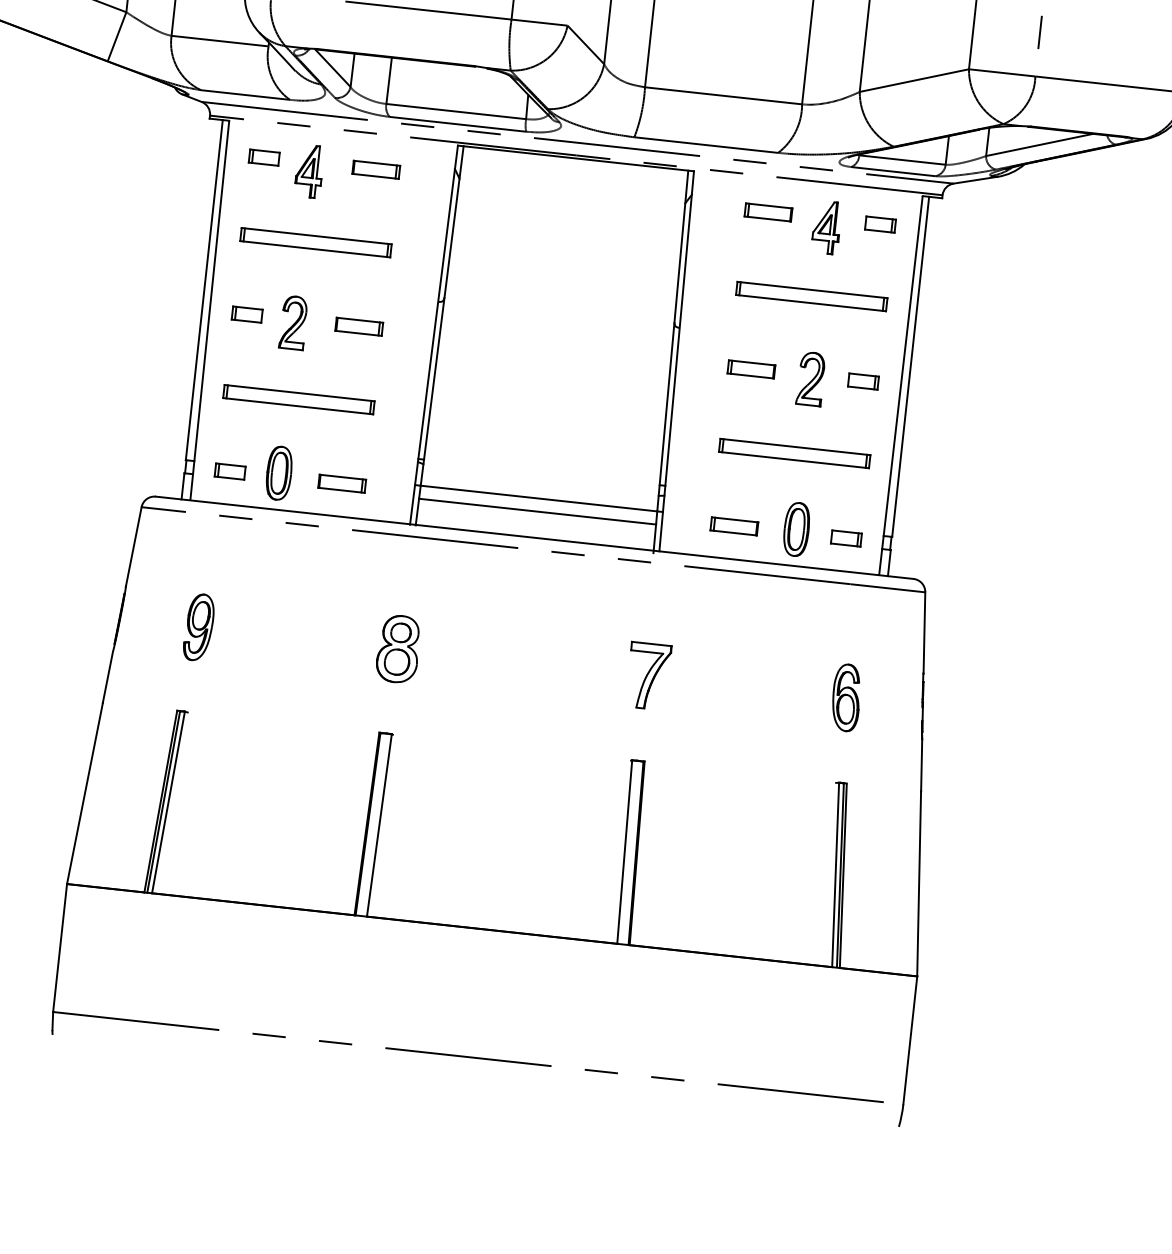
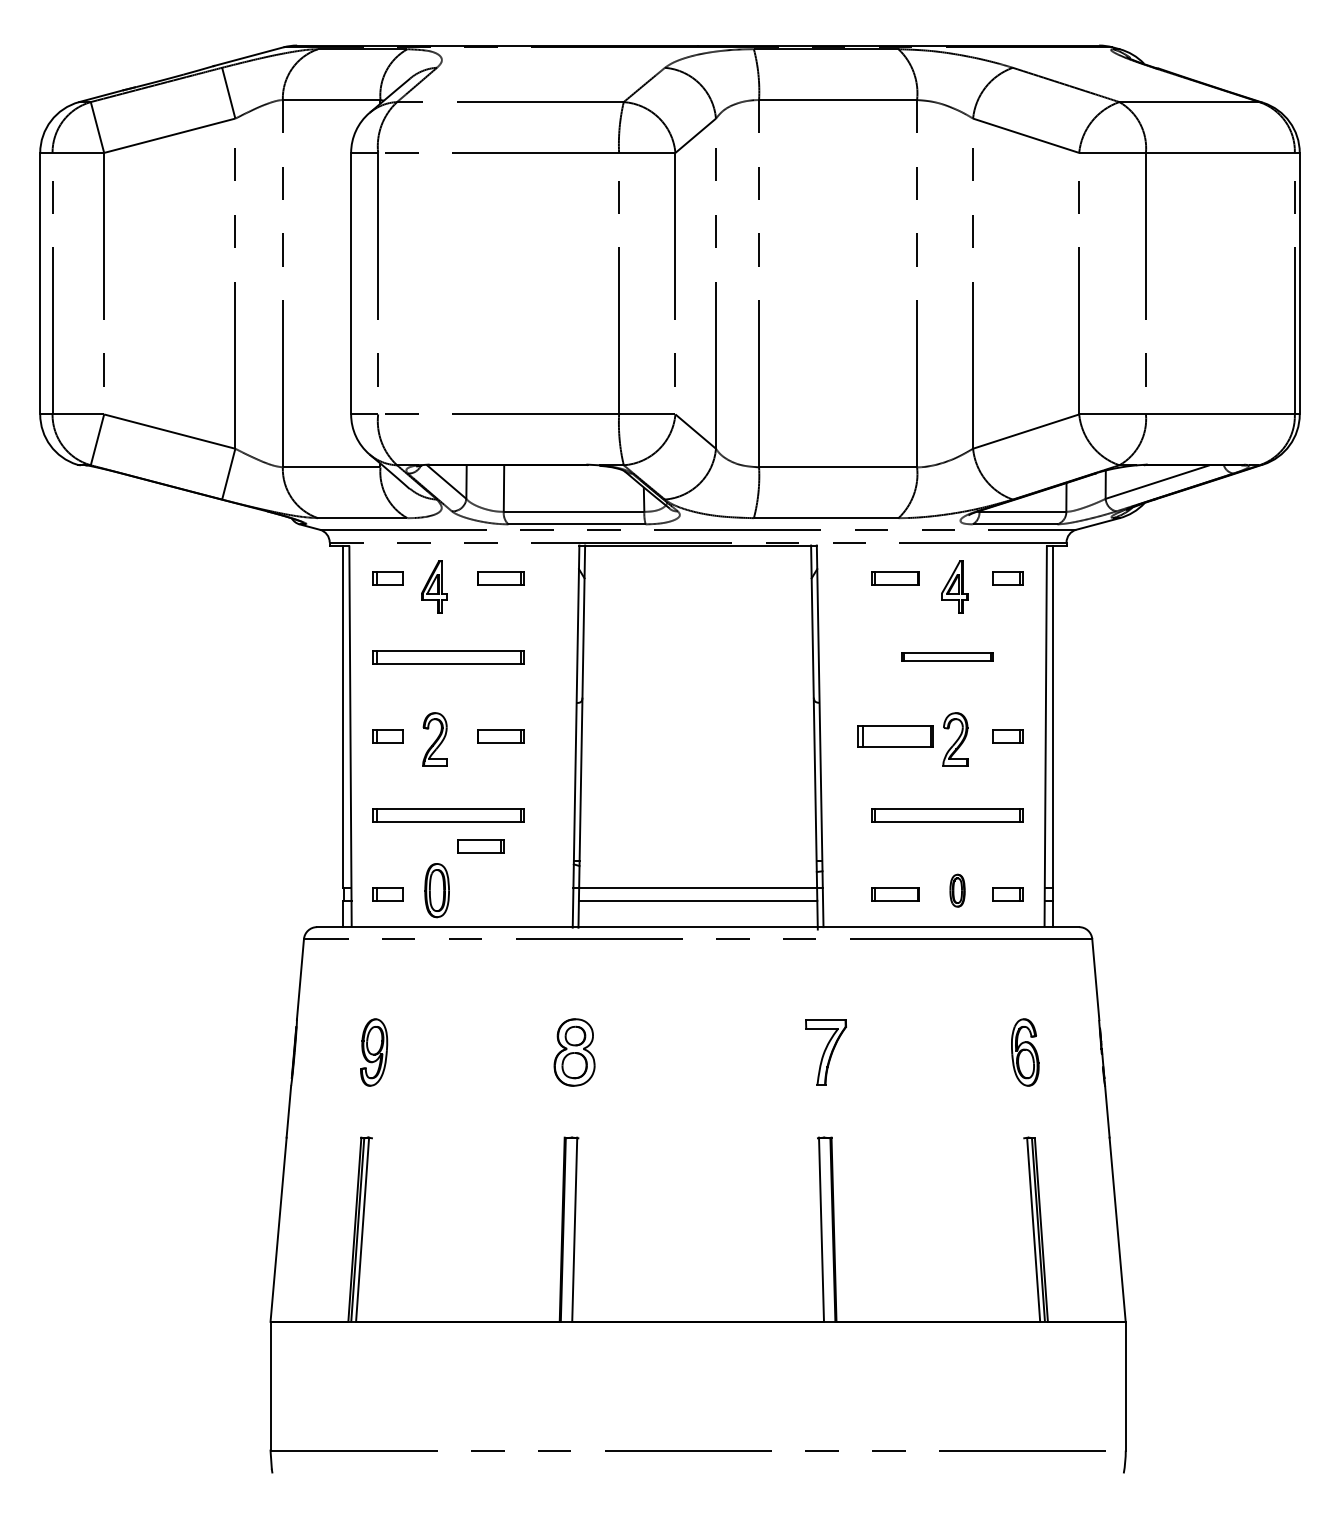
part: (811, 296) -> (947, 657), size x0.6
part: (751, 369) -> (895, 736), size x1.6
part: (341, 484) -> (480, 846), moved
part: (796, 529) -> (957, 890), size x0.6

